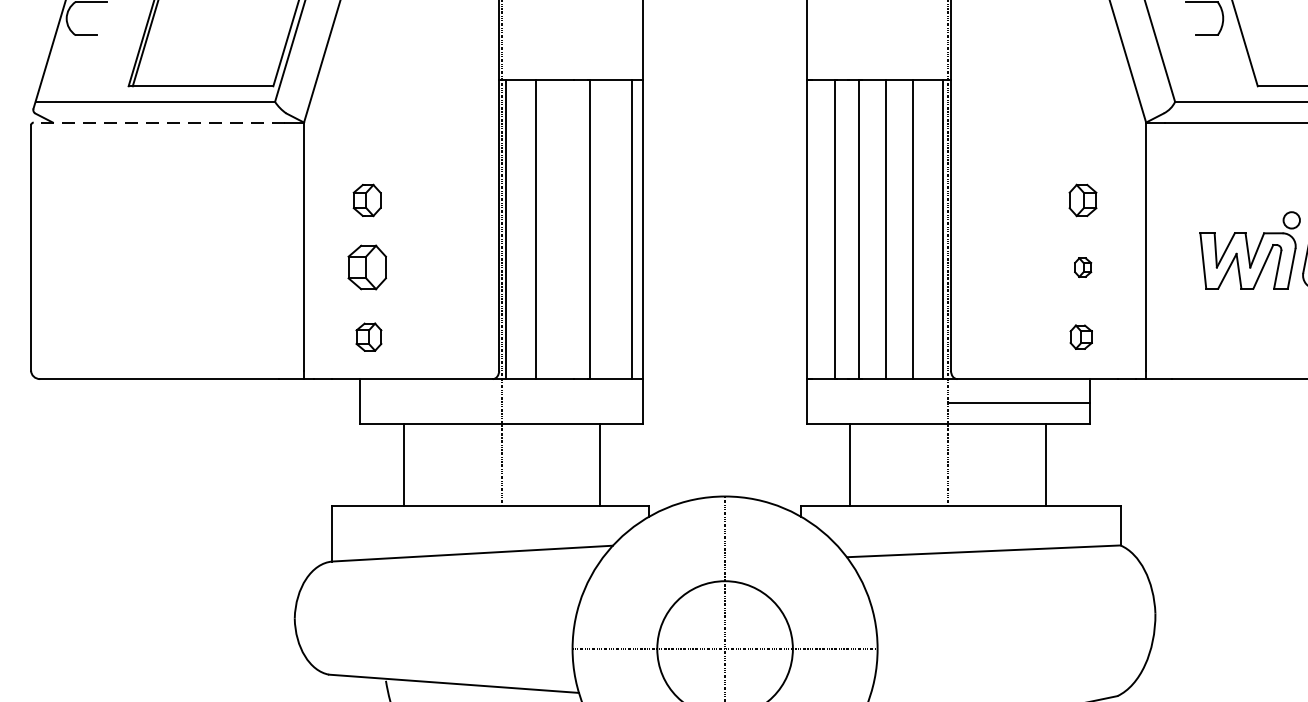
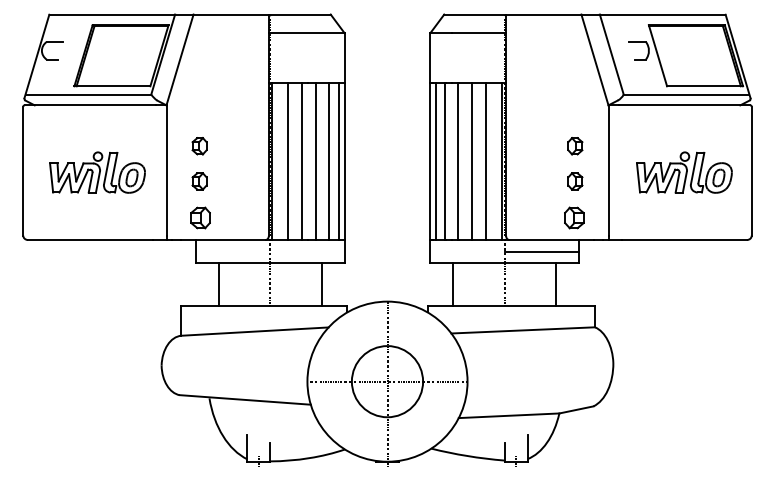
line: (159, 122) -> (90, 105), dashed -> solid
line: (563, 229) -> (302, 161), added
line: (614, 229) -> (329, 161), added
line: (816, 229) -> (435, 161), added
part: (172, 250) -> (97, 172), added
part: (366, 267) -> (199, 181), size x0.71
part: (1083, 267) -> (575, 181), size x1.67
part: (368, 336) -> (200, 217), size x1.43
part: (1081, 336) -> (574, 217), size x1.67

